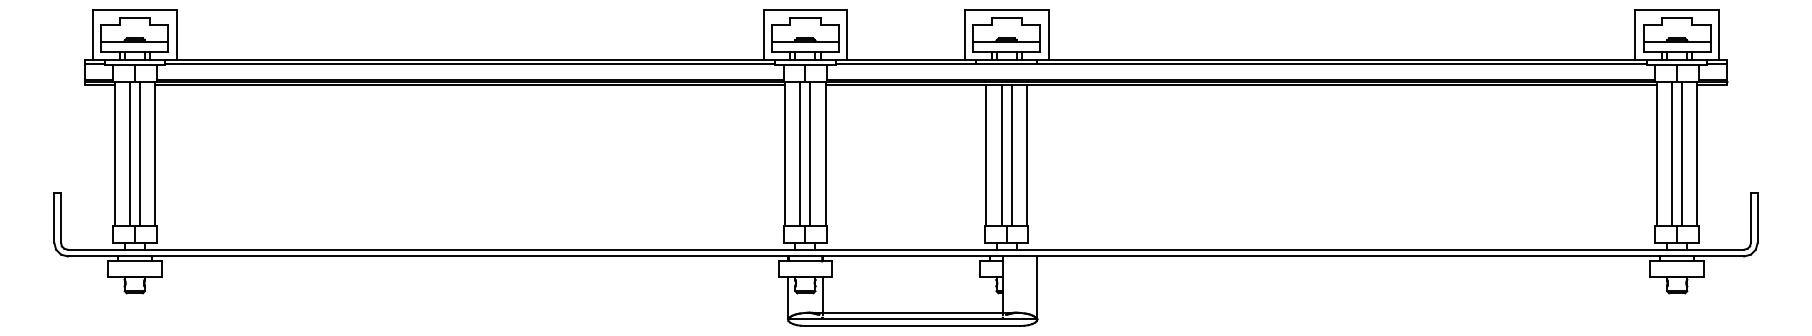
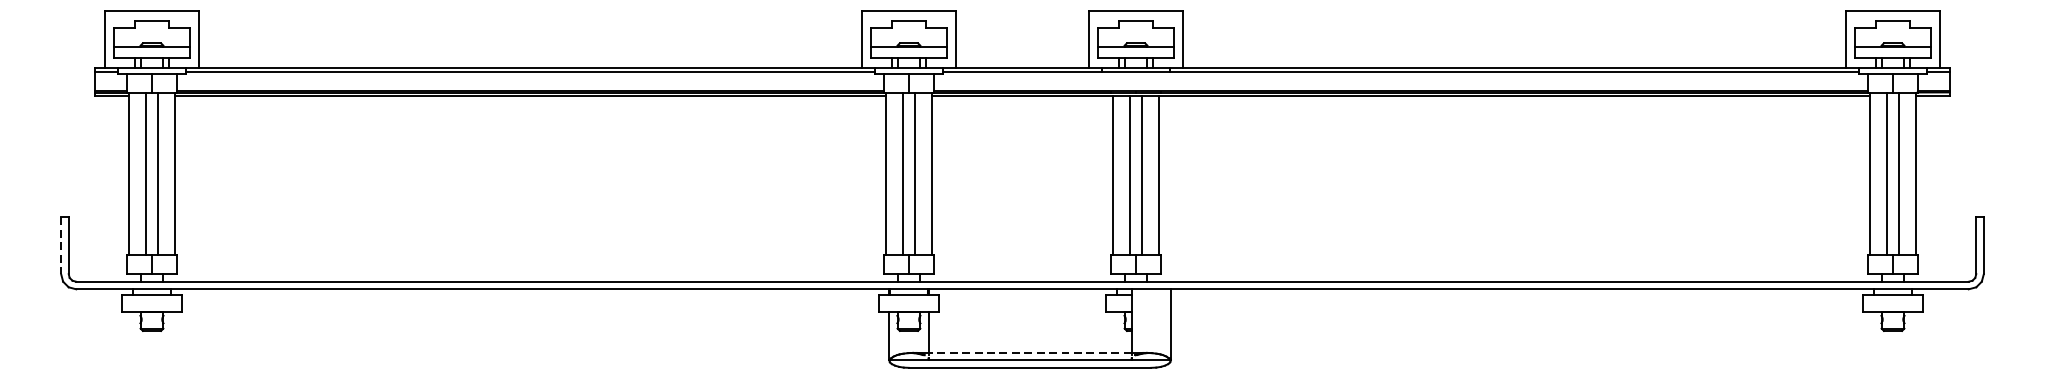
line: (54, 218) -> (61, 246), solid -> dashed
line: (912, 312) -> (1029, 352), solid -> dashed

